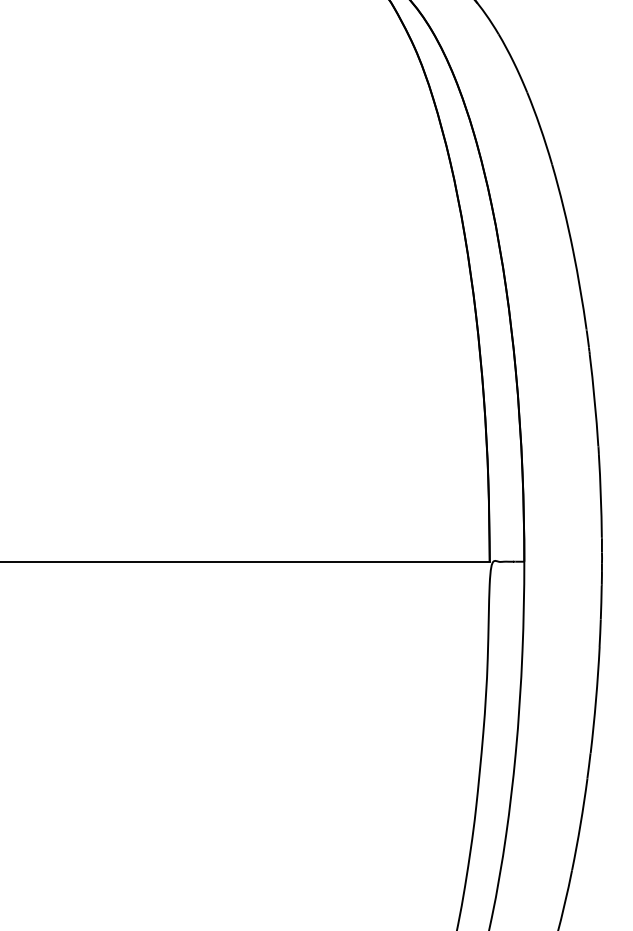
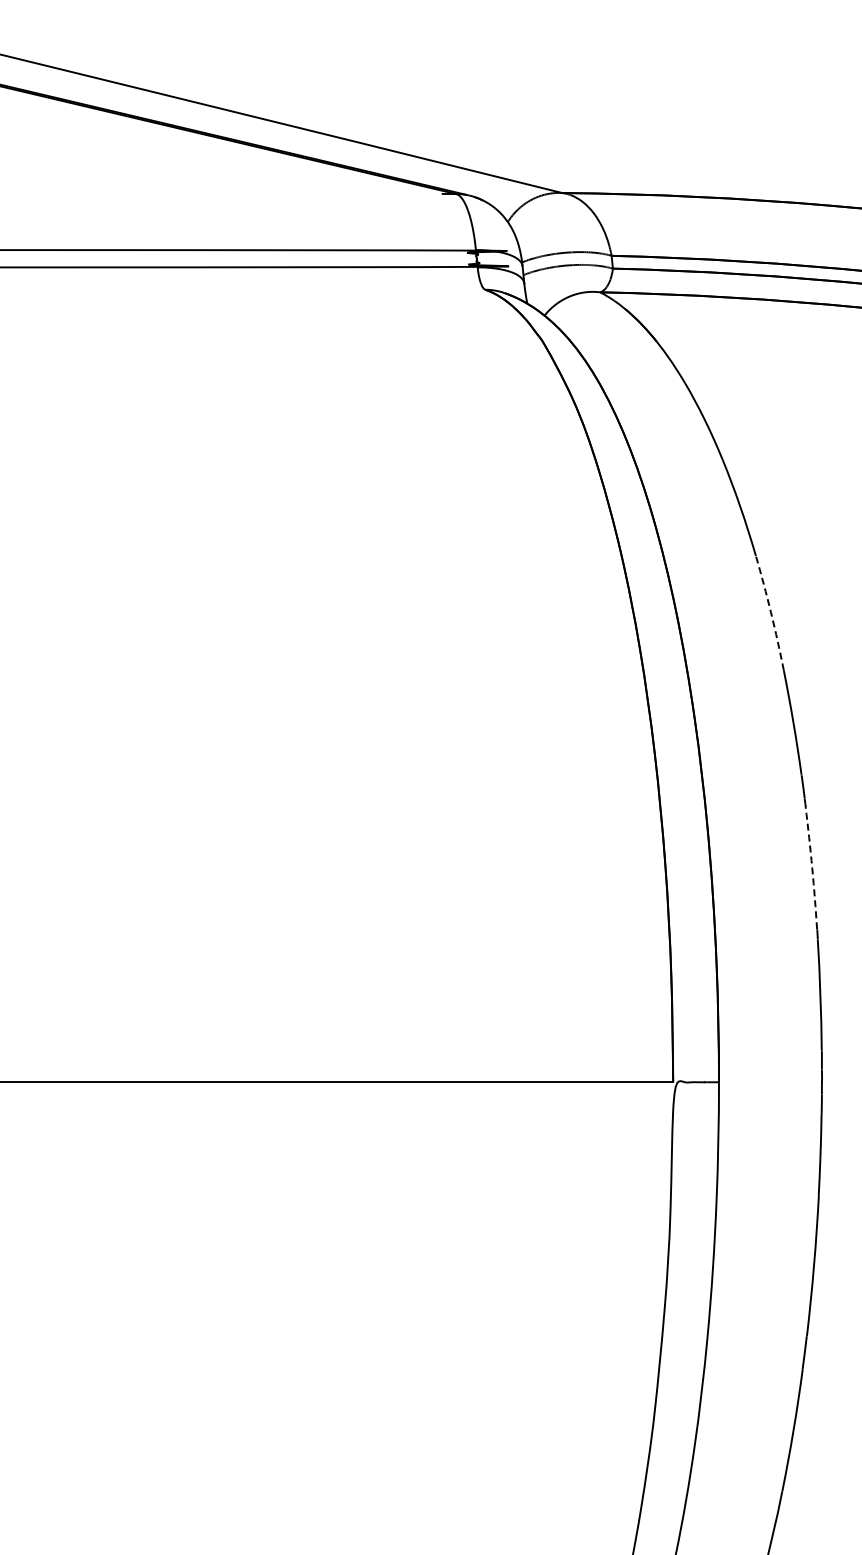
arc: (563, 207) -> (771, 612), solid -> dashed
arc: (594, 400) -> (812, 868), solid -> dashed

